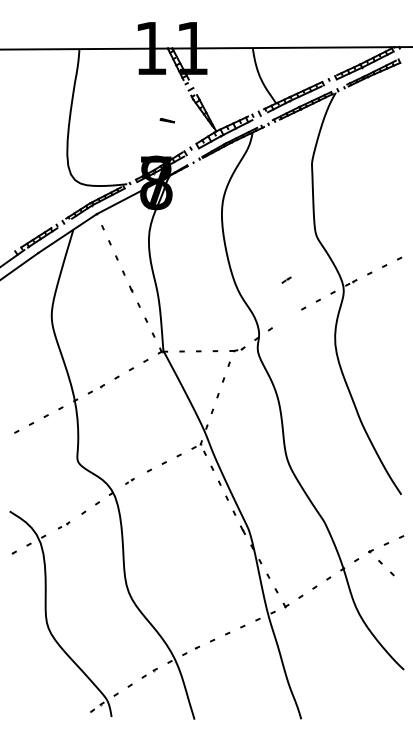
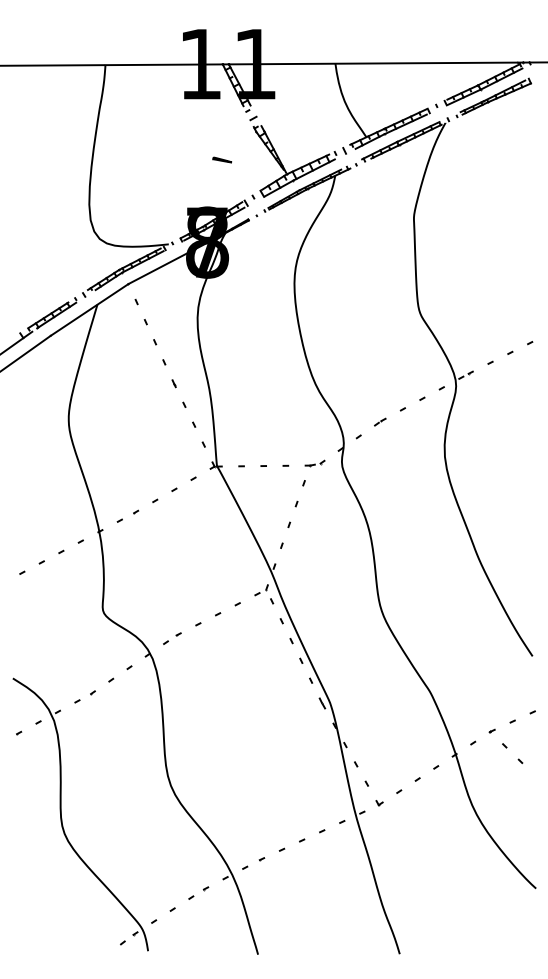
part: (286, 279) -> (380, 421), moved
part: (129, 481) -> (171, 638), size x1.67
part: (63, 525) -> (84, 697), size x1.43

